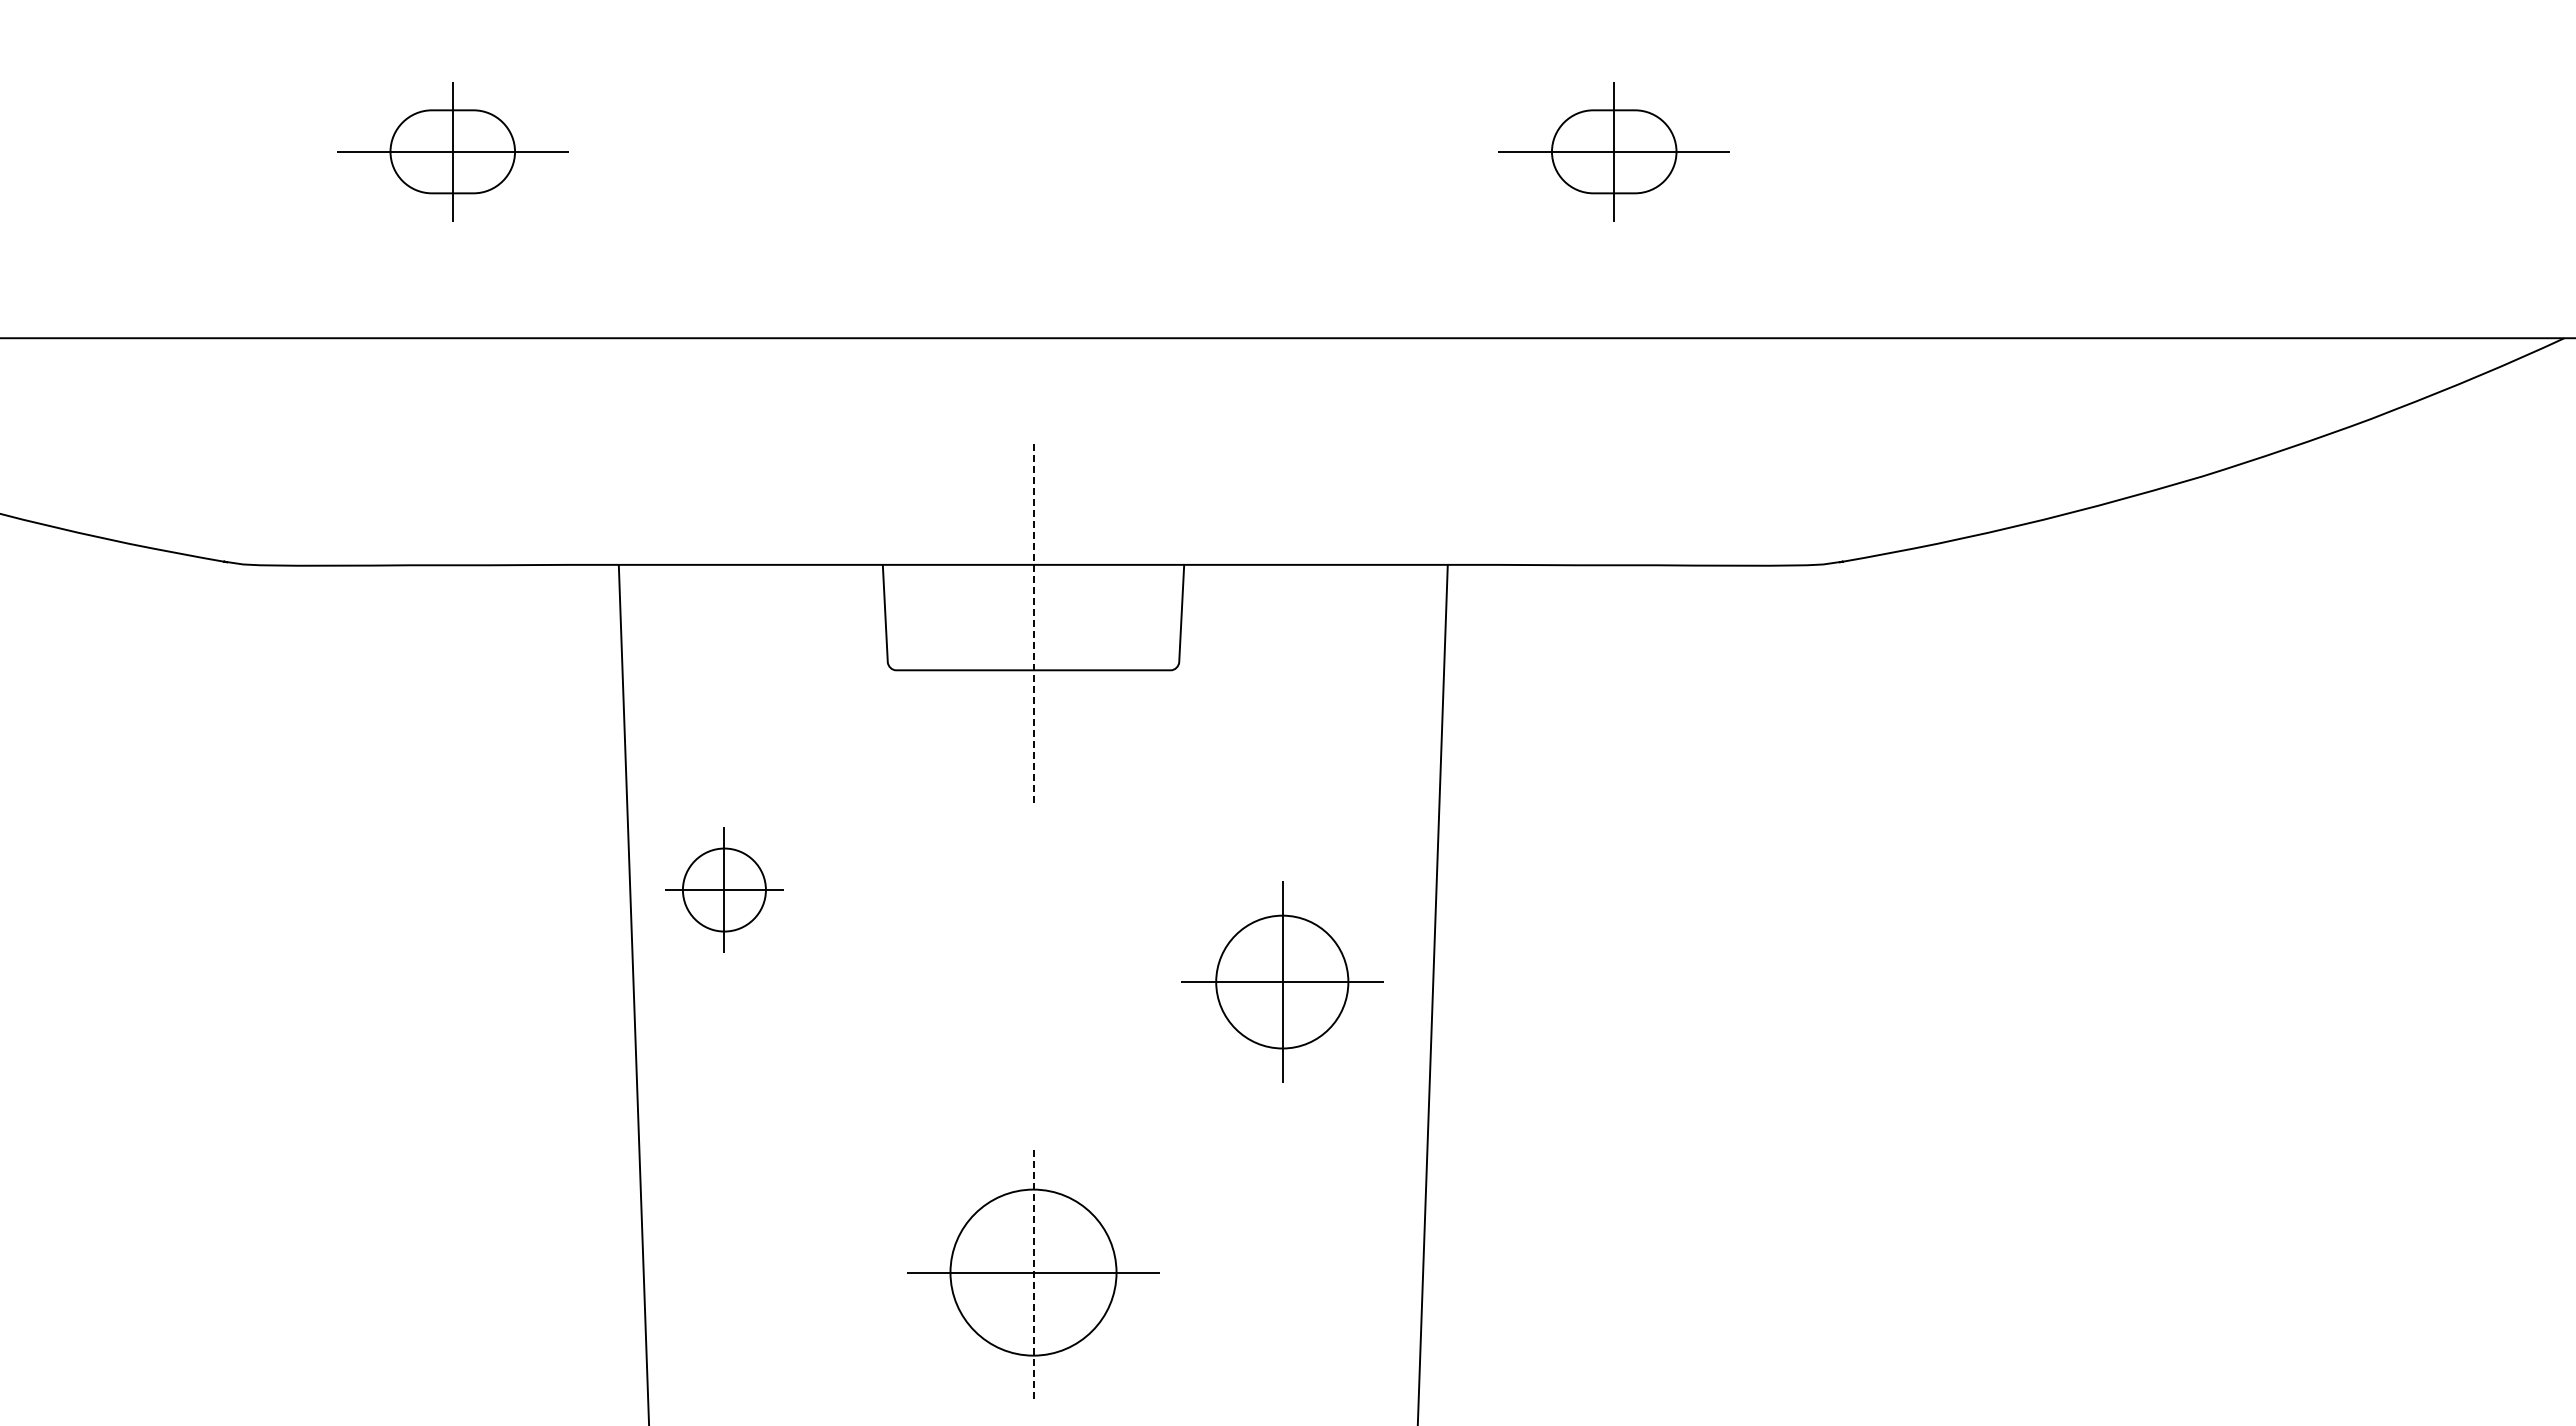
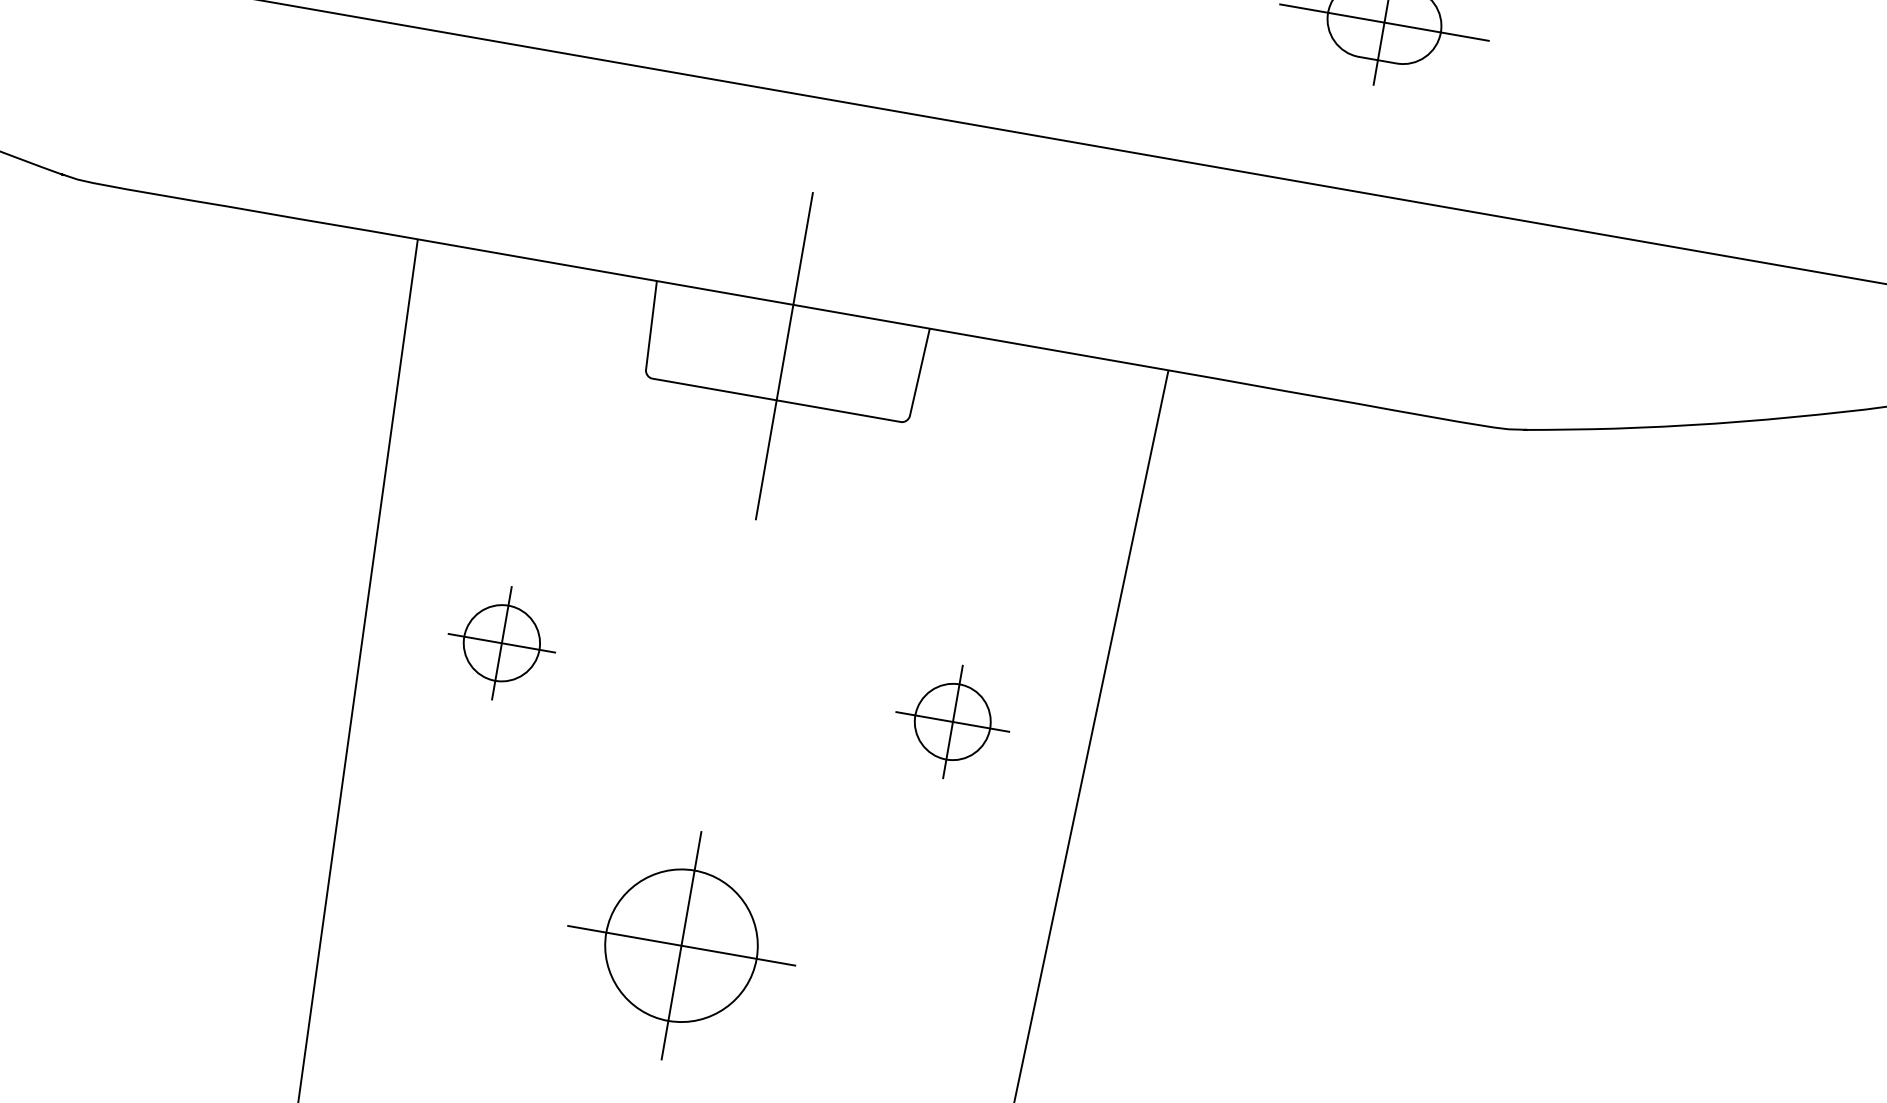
line: (1033, 621) -> (784, 356), dashed -> solid
part: (724, 889) -> (502, 642), moved
part: (1282, 981) -> (952, 721), size x0.62
line: (1033, 1272) -> (681, 945), dashed -> solid

